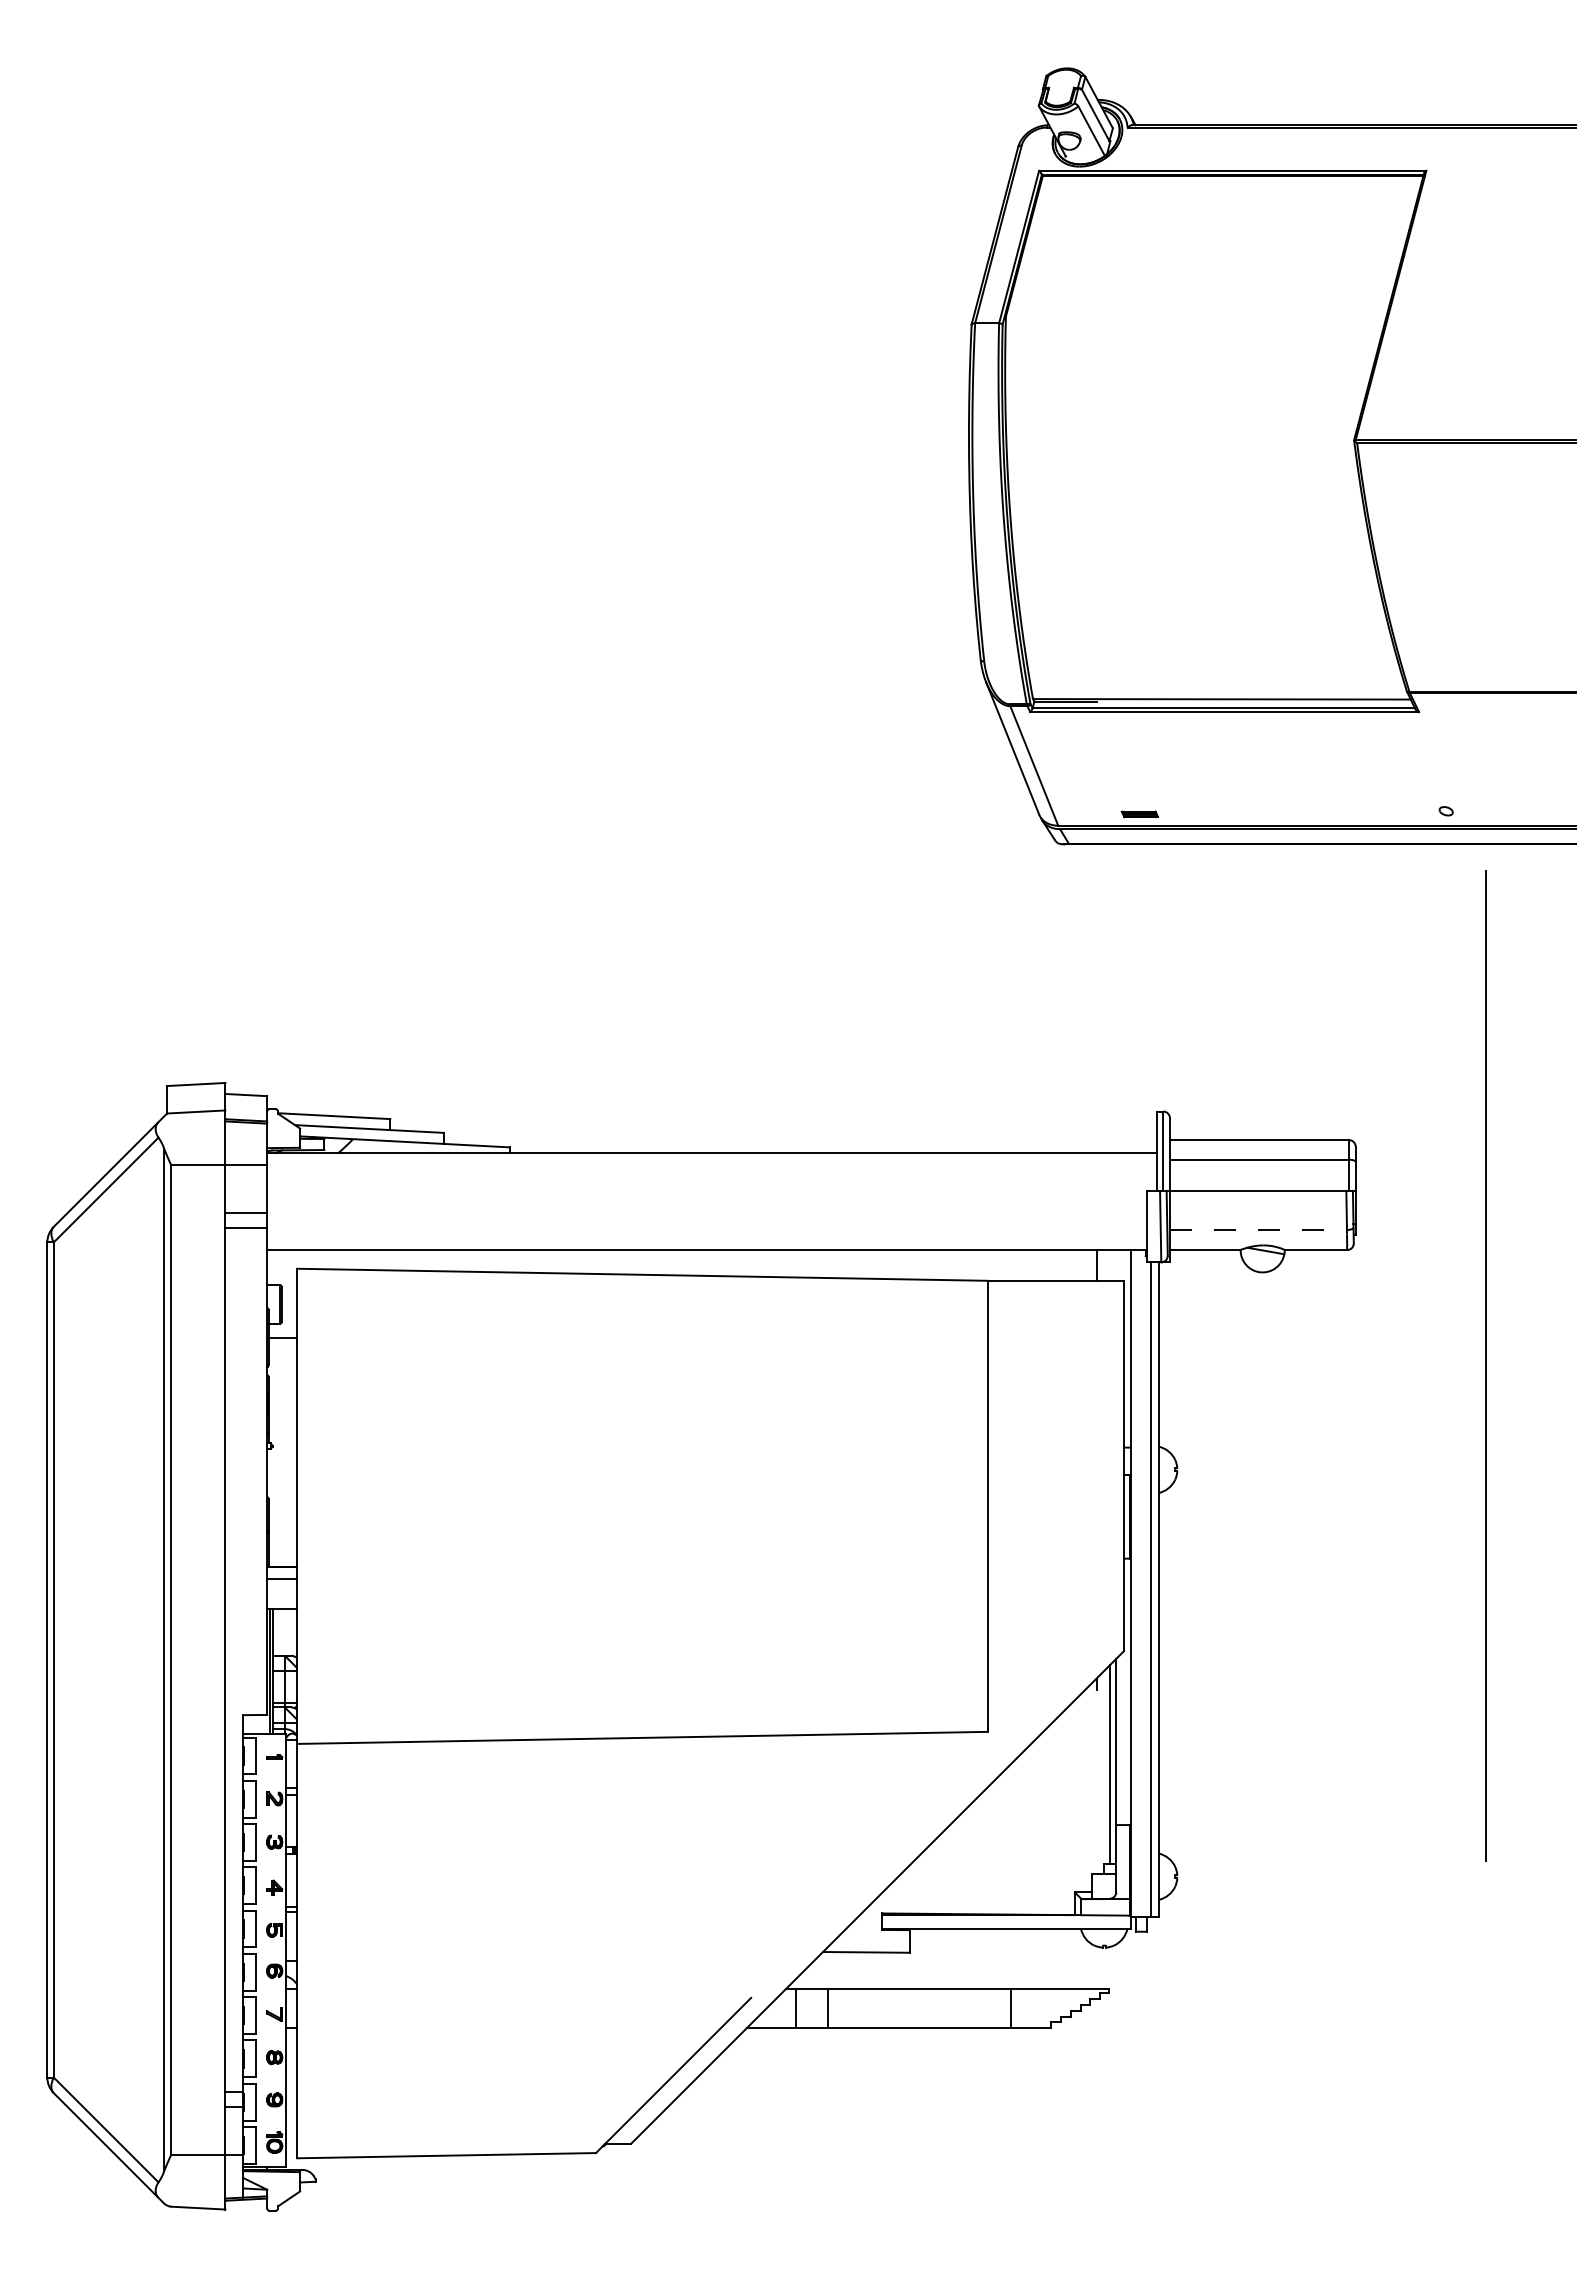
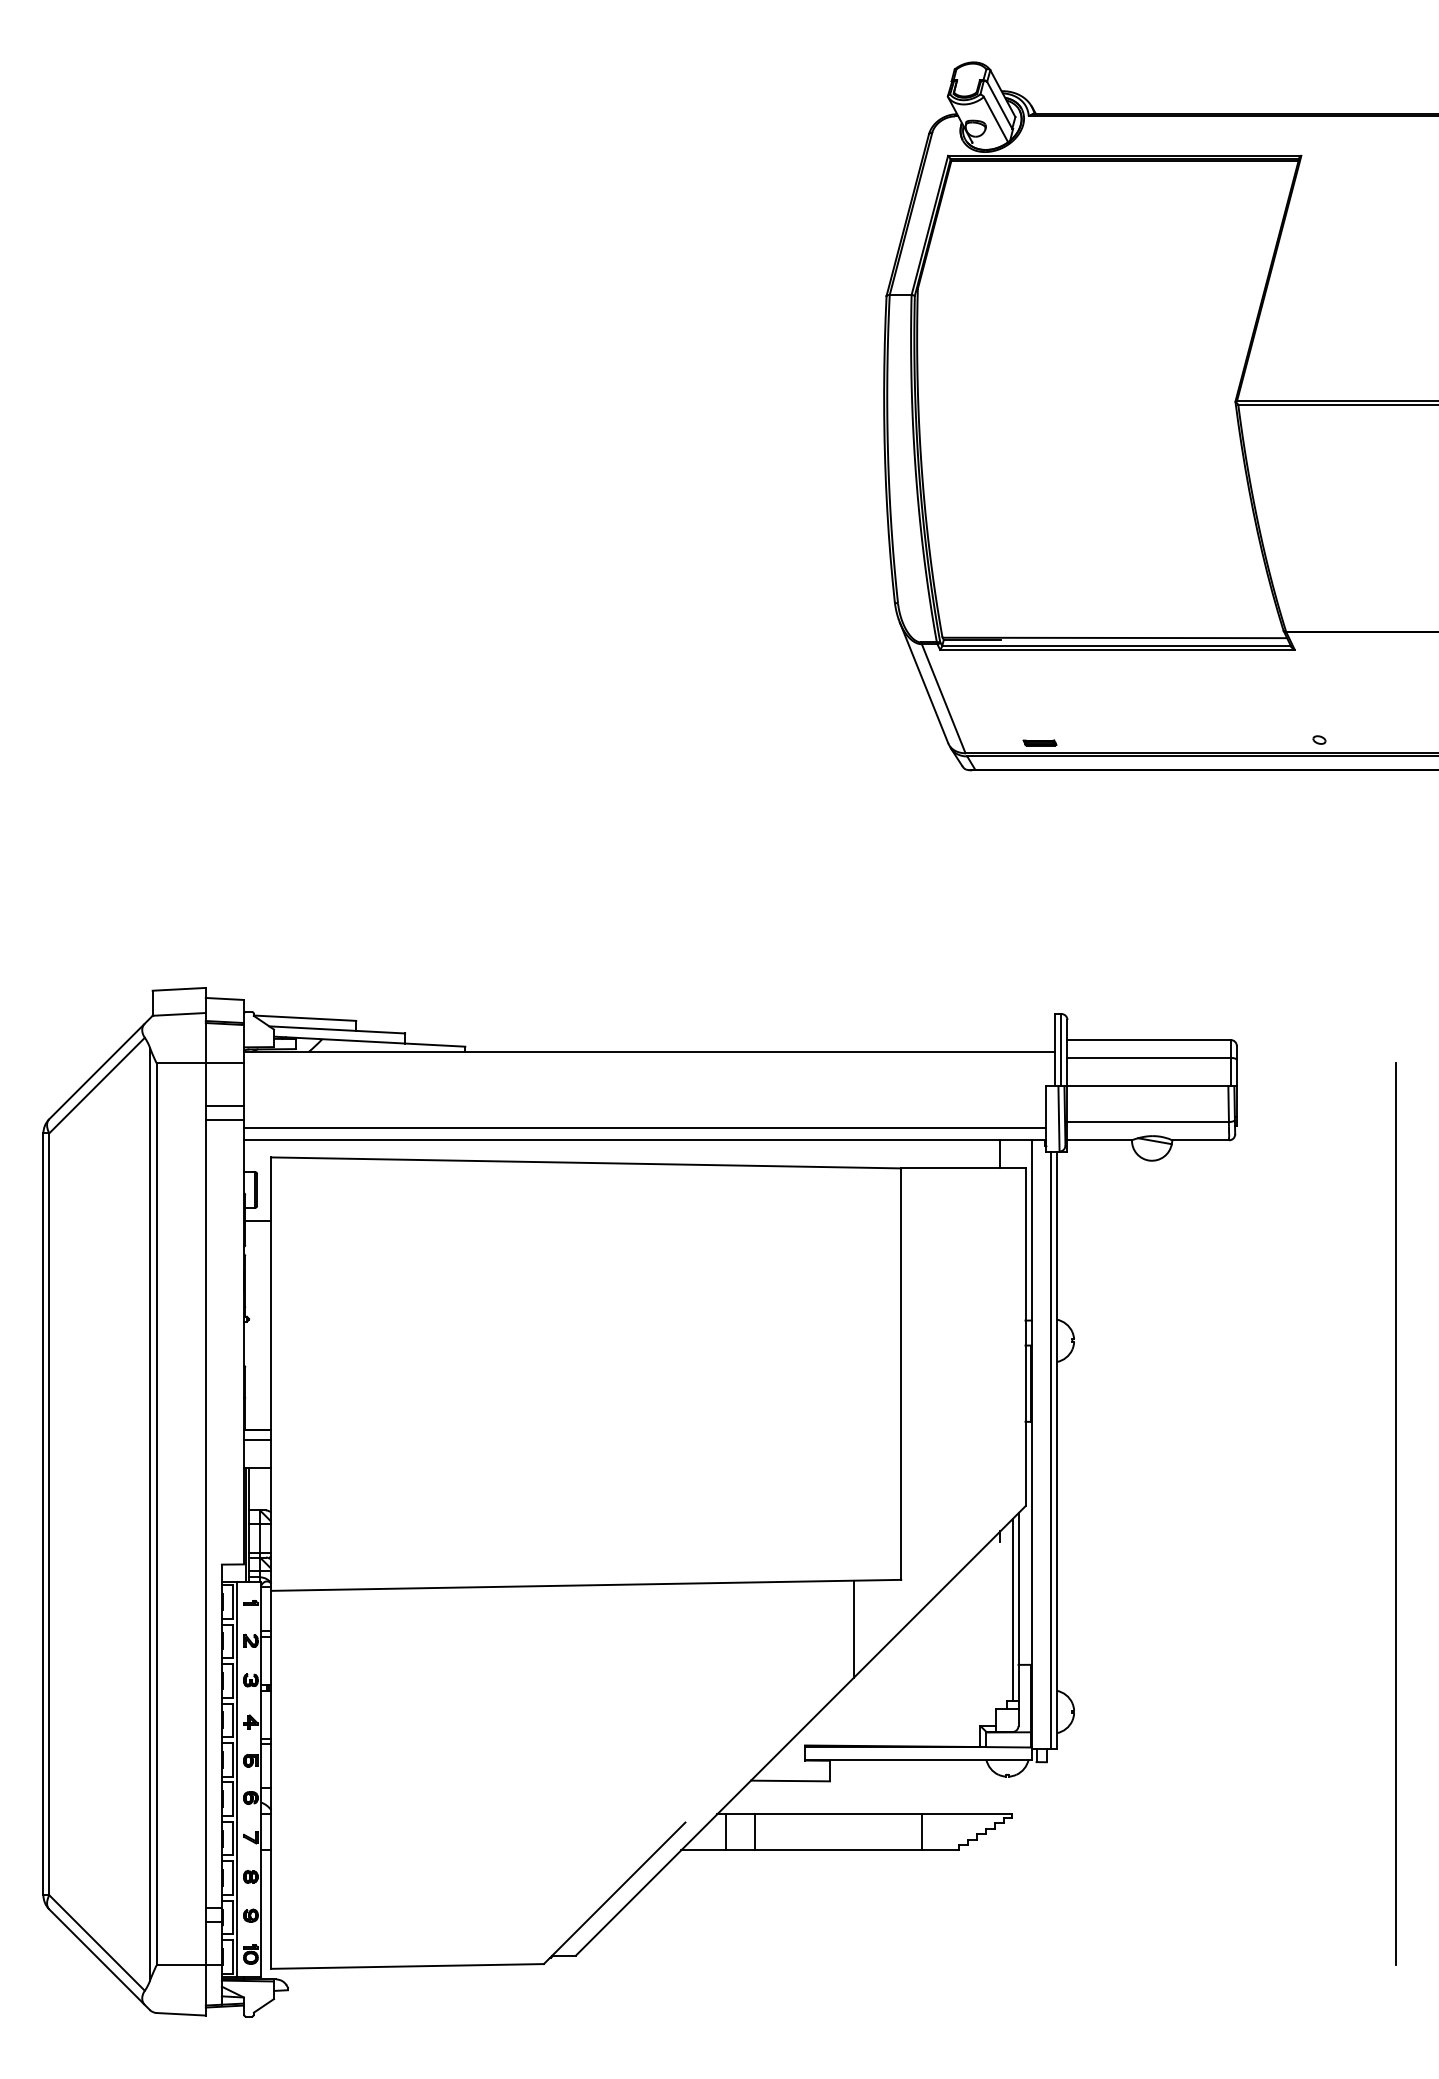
line: (1258, 1229) -> (1148, 1121), dashed -> solid
line: (706, 1236) -> (644, 1127), added
line: (1485, 1365) -> (1395, 1513), moved
line: (935, 1785) -> (853, 1628), added
line: (260, 1950) -> (237, 1779), added

